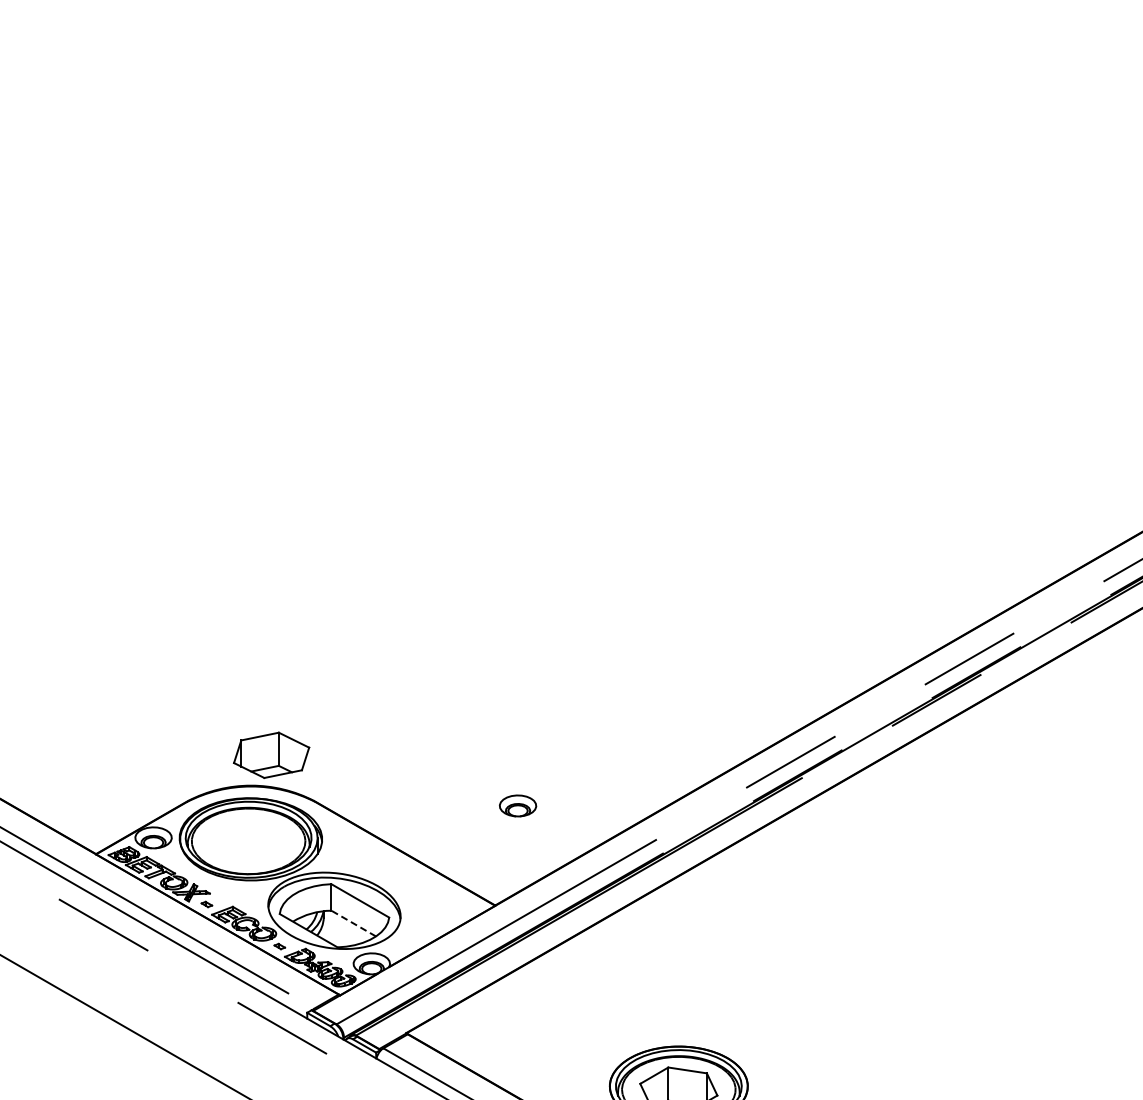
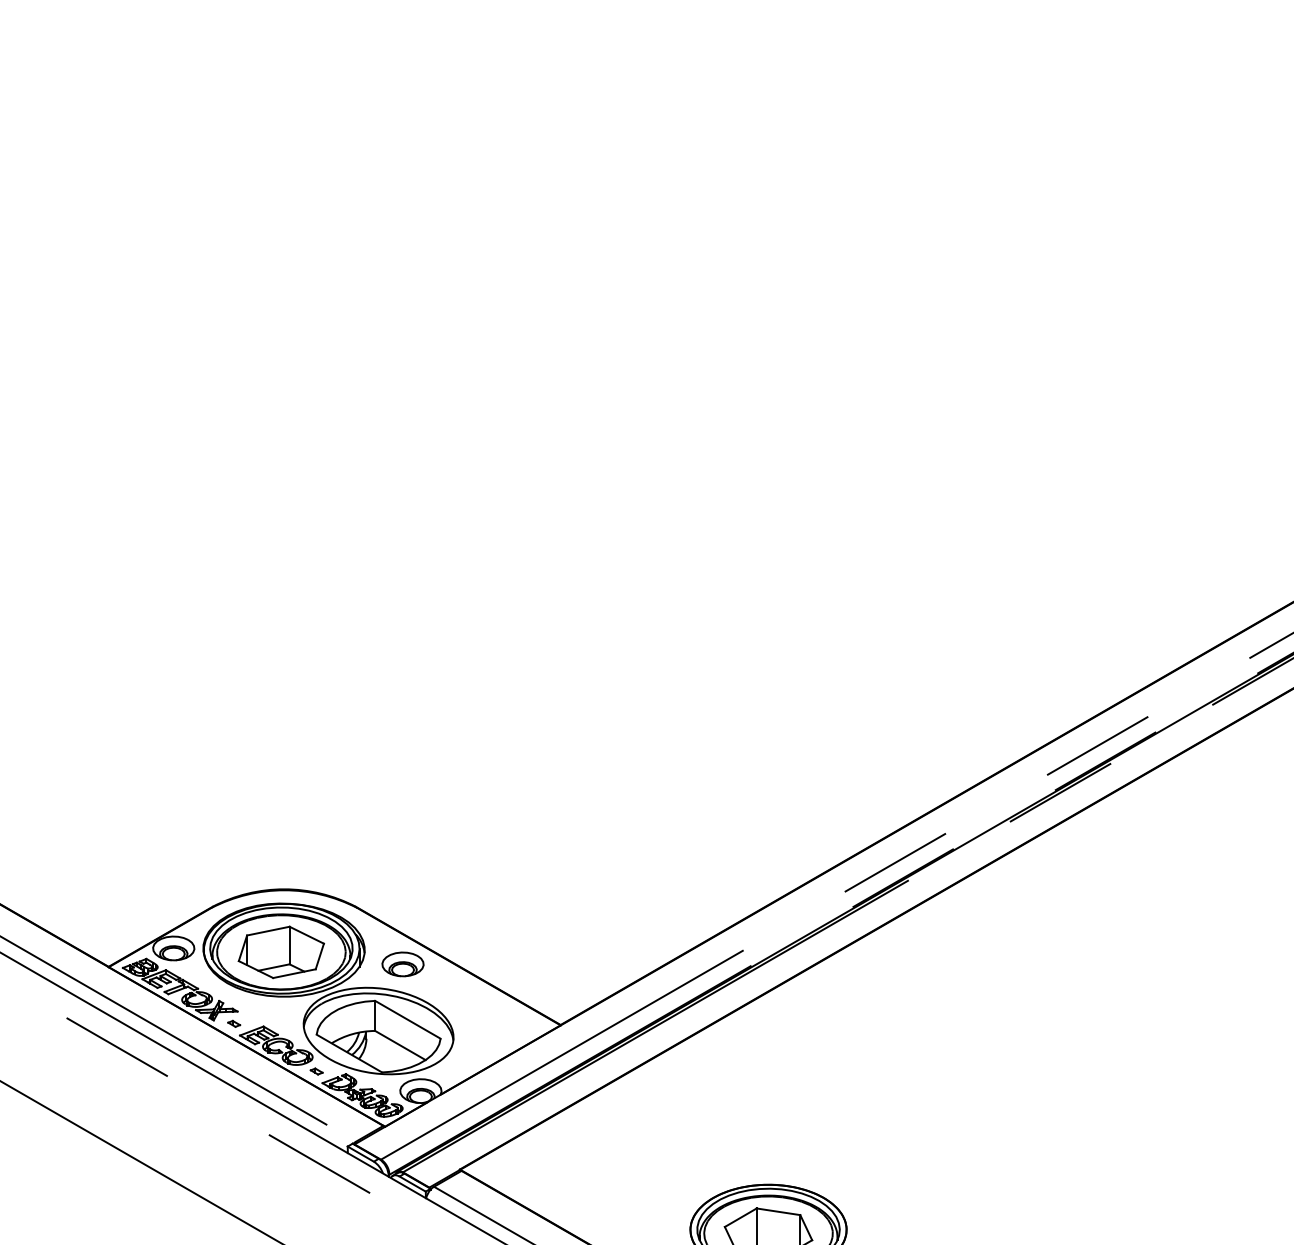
part: (271, 754) -> (281, 951), moved
part: (518, 805) -> (403, 963), moved
line: (353, 923) -> (400, 1045), dashed -> solid

